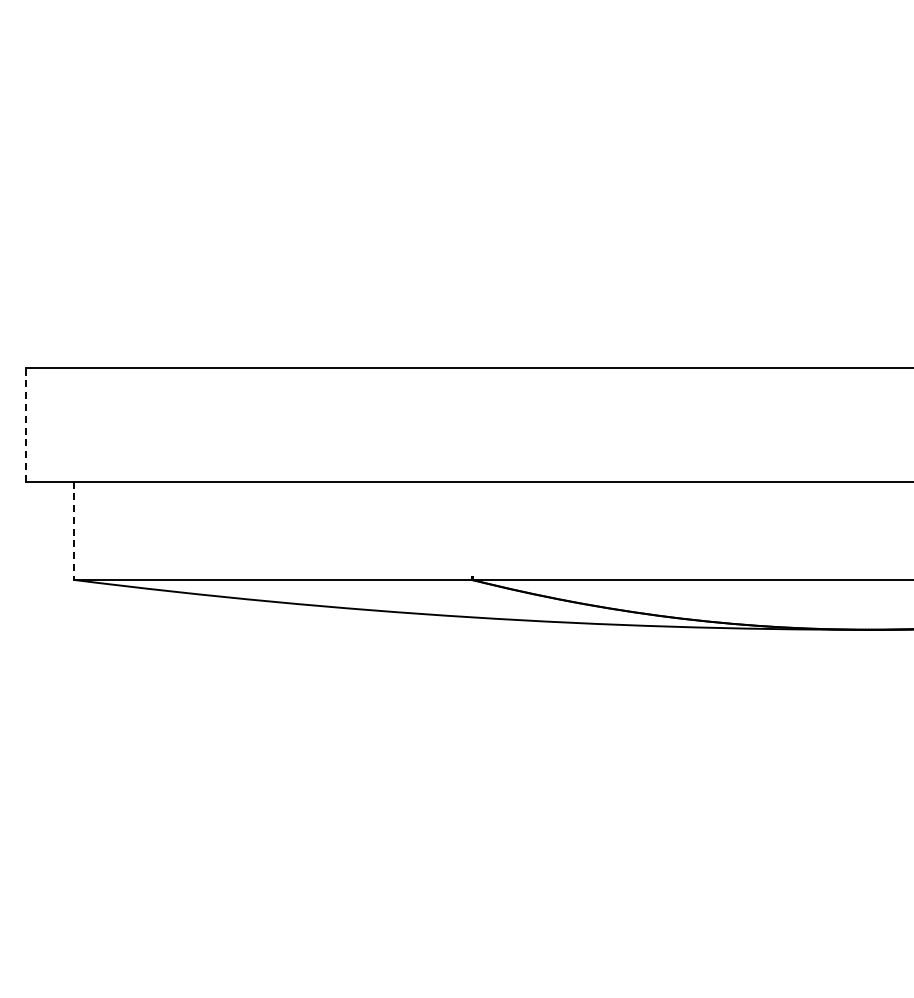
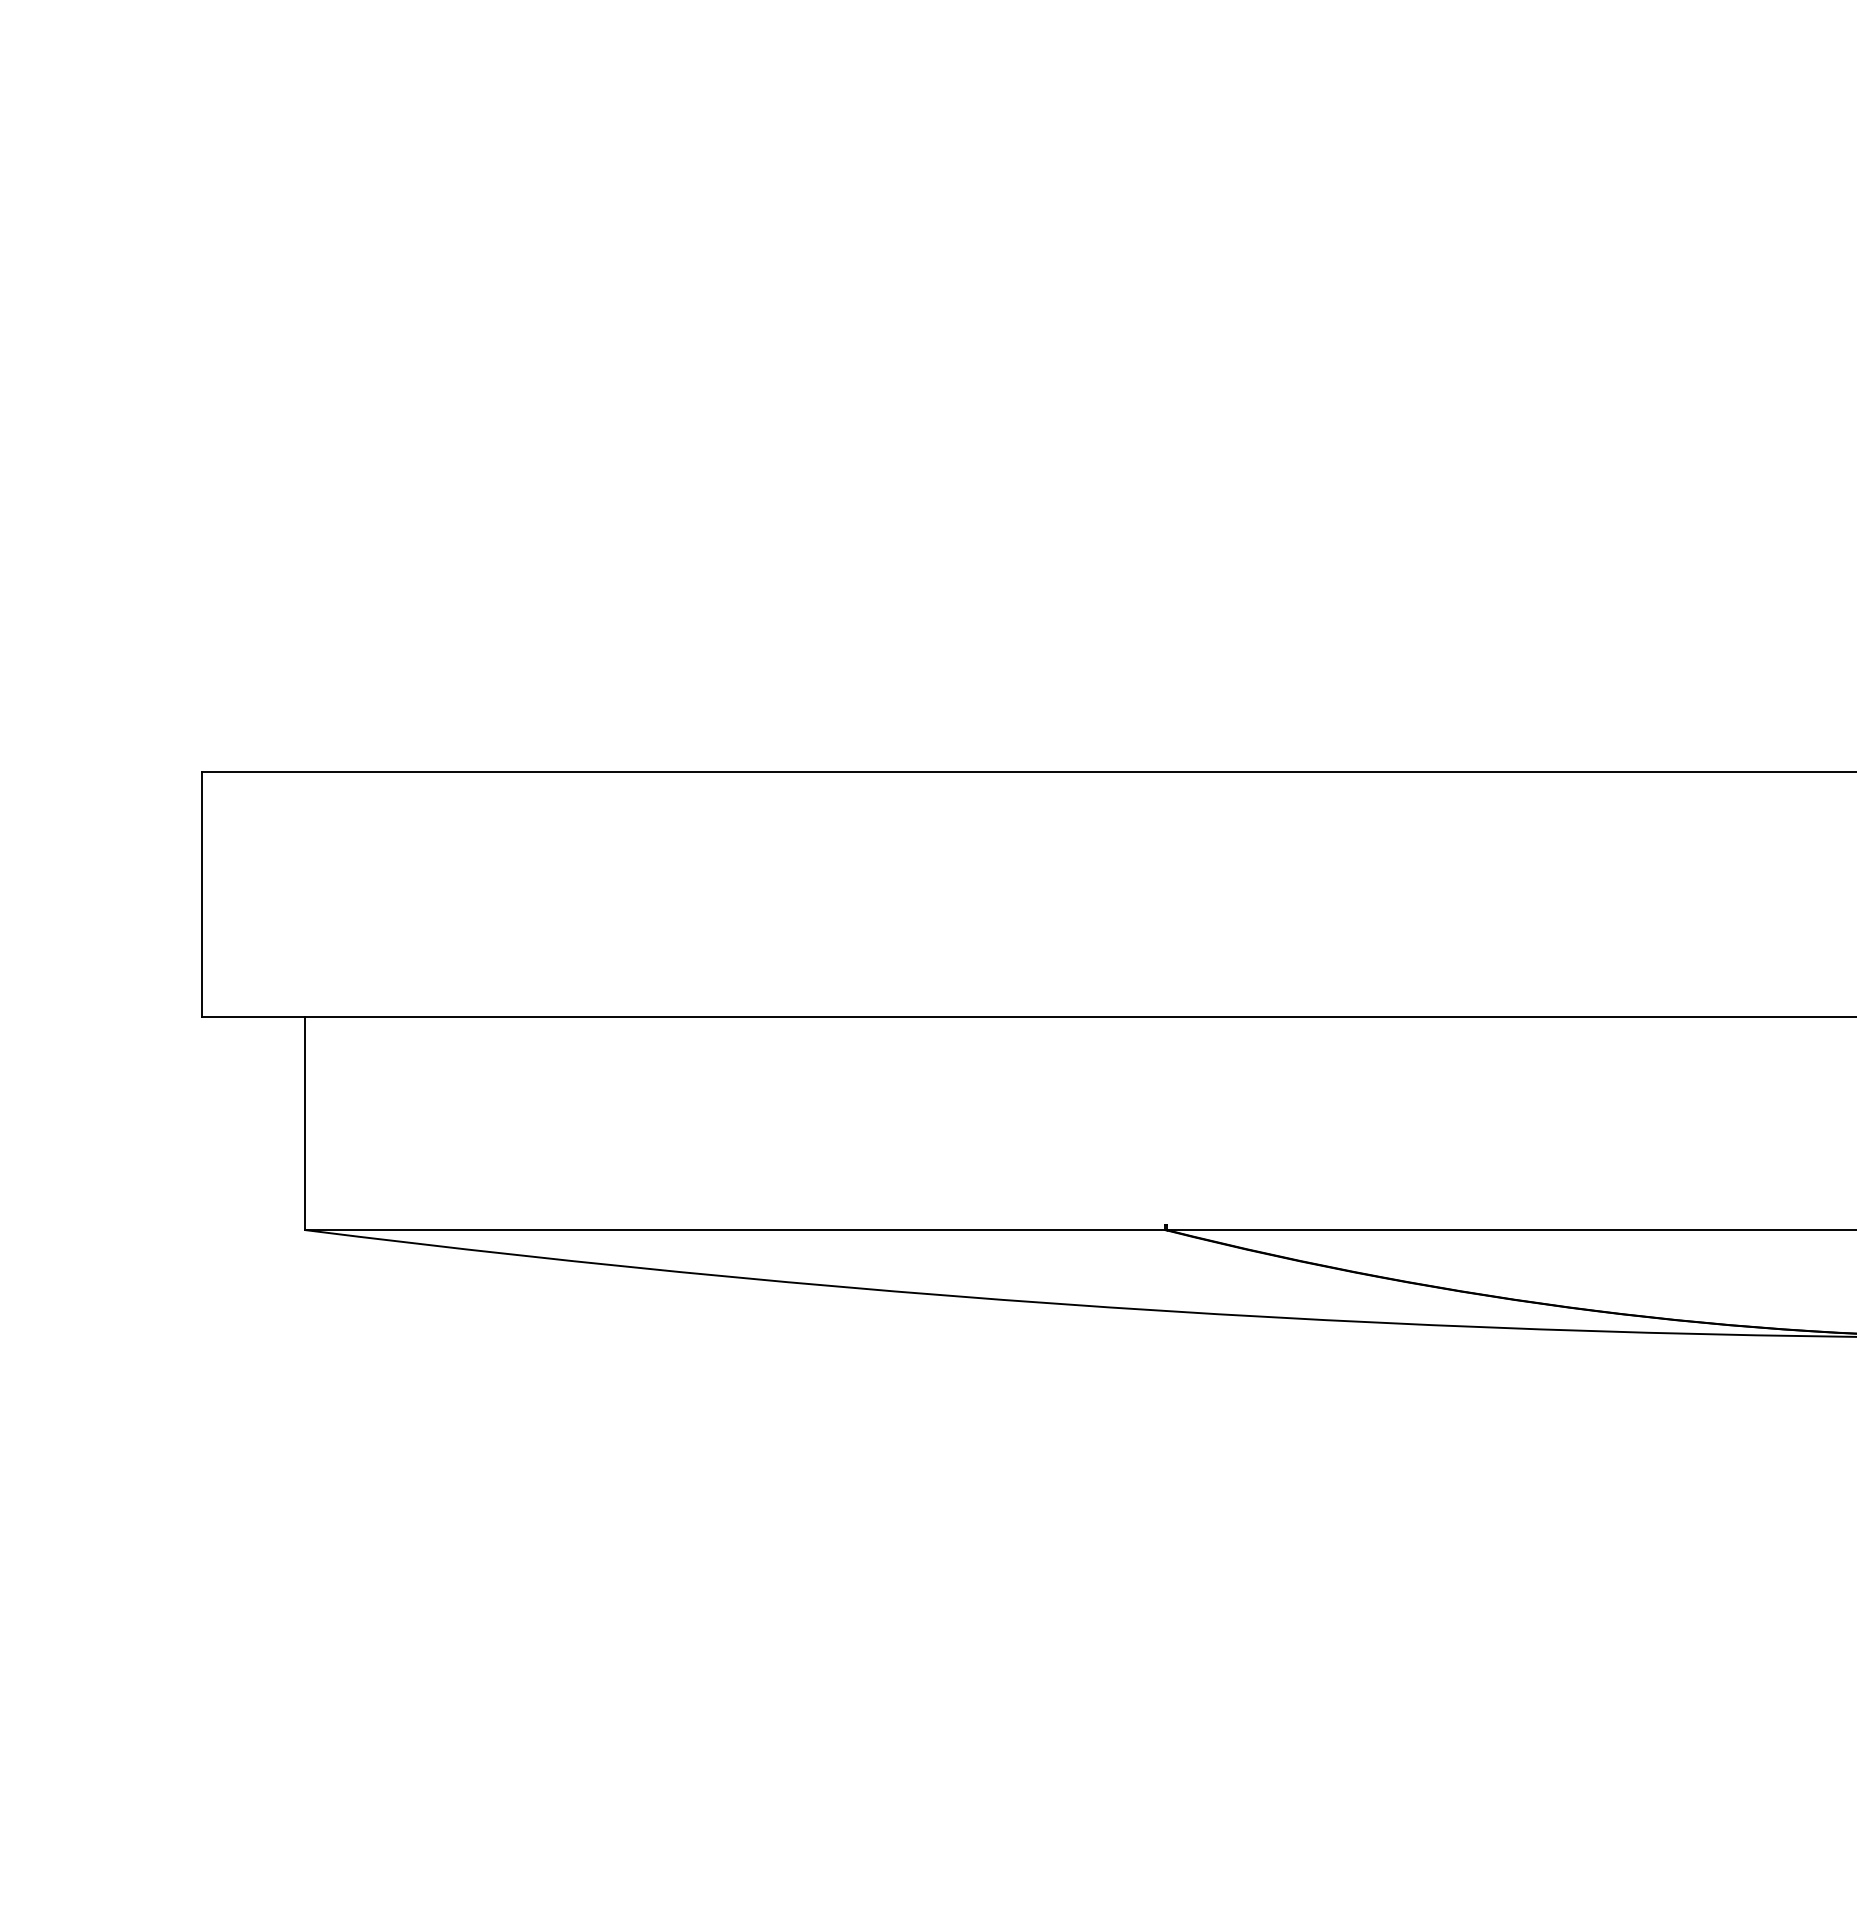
line: (26, 424) -> (203, 894), dashed -> solid
line: (73, 531) -> (304, 1125), dashed -> solid

